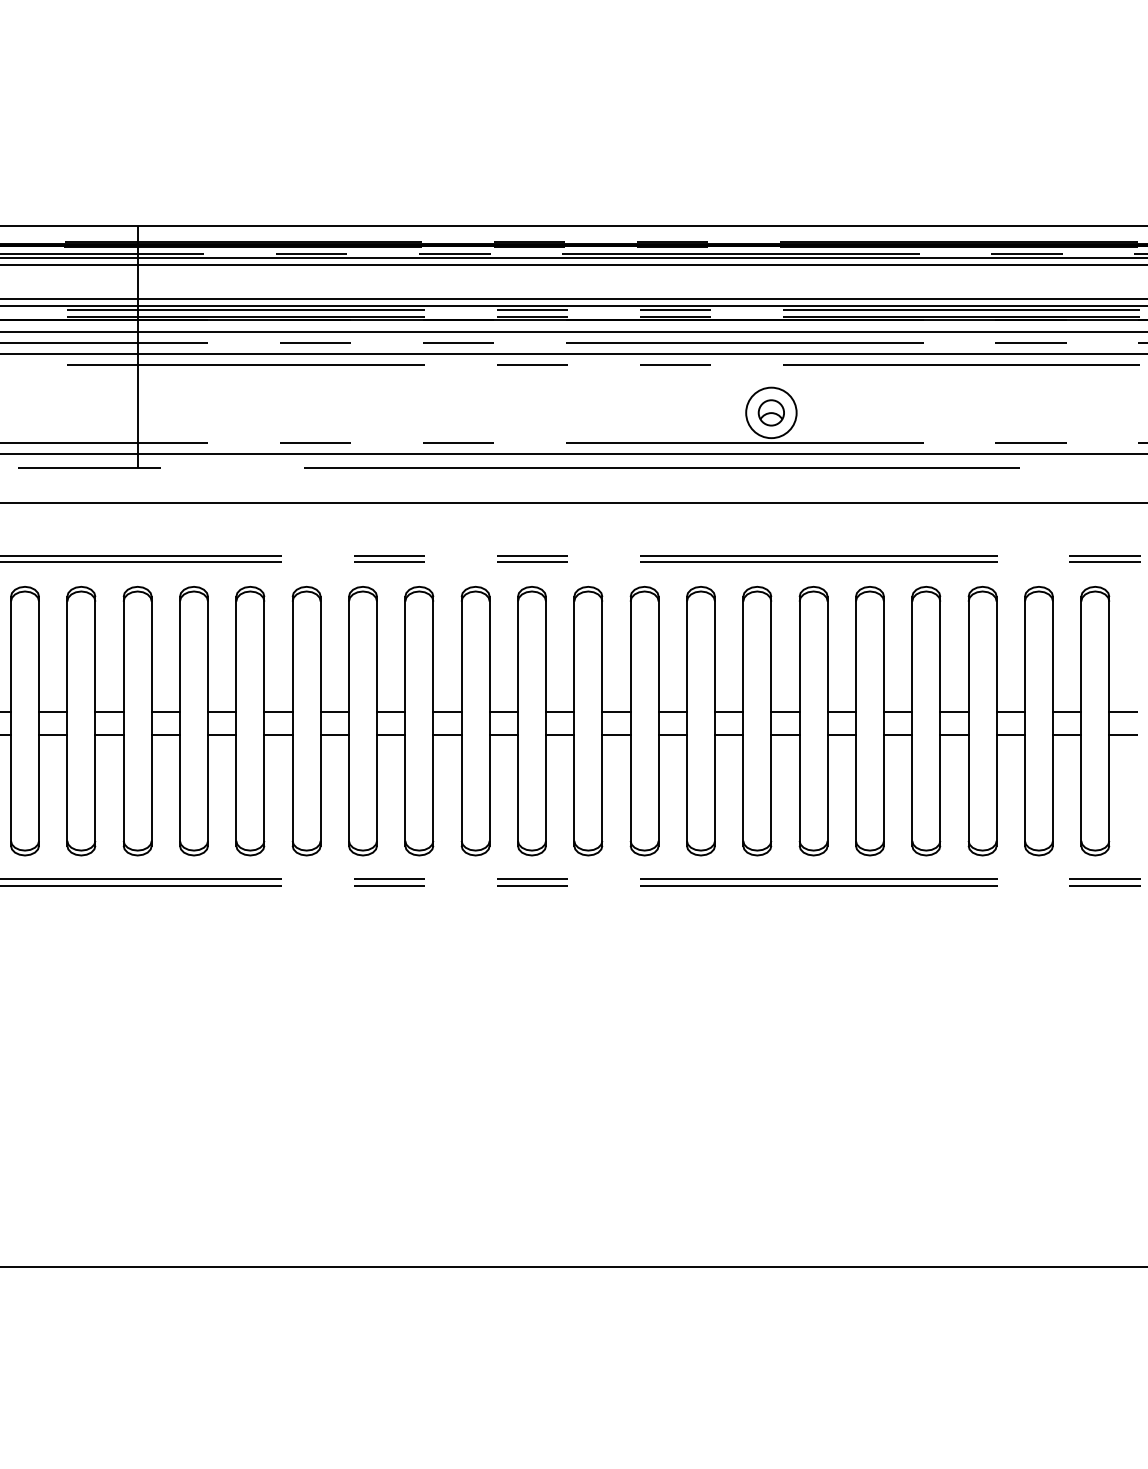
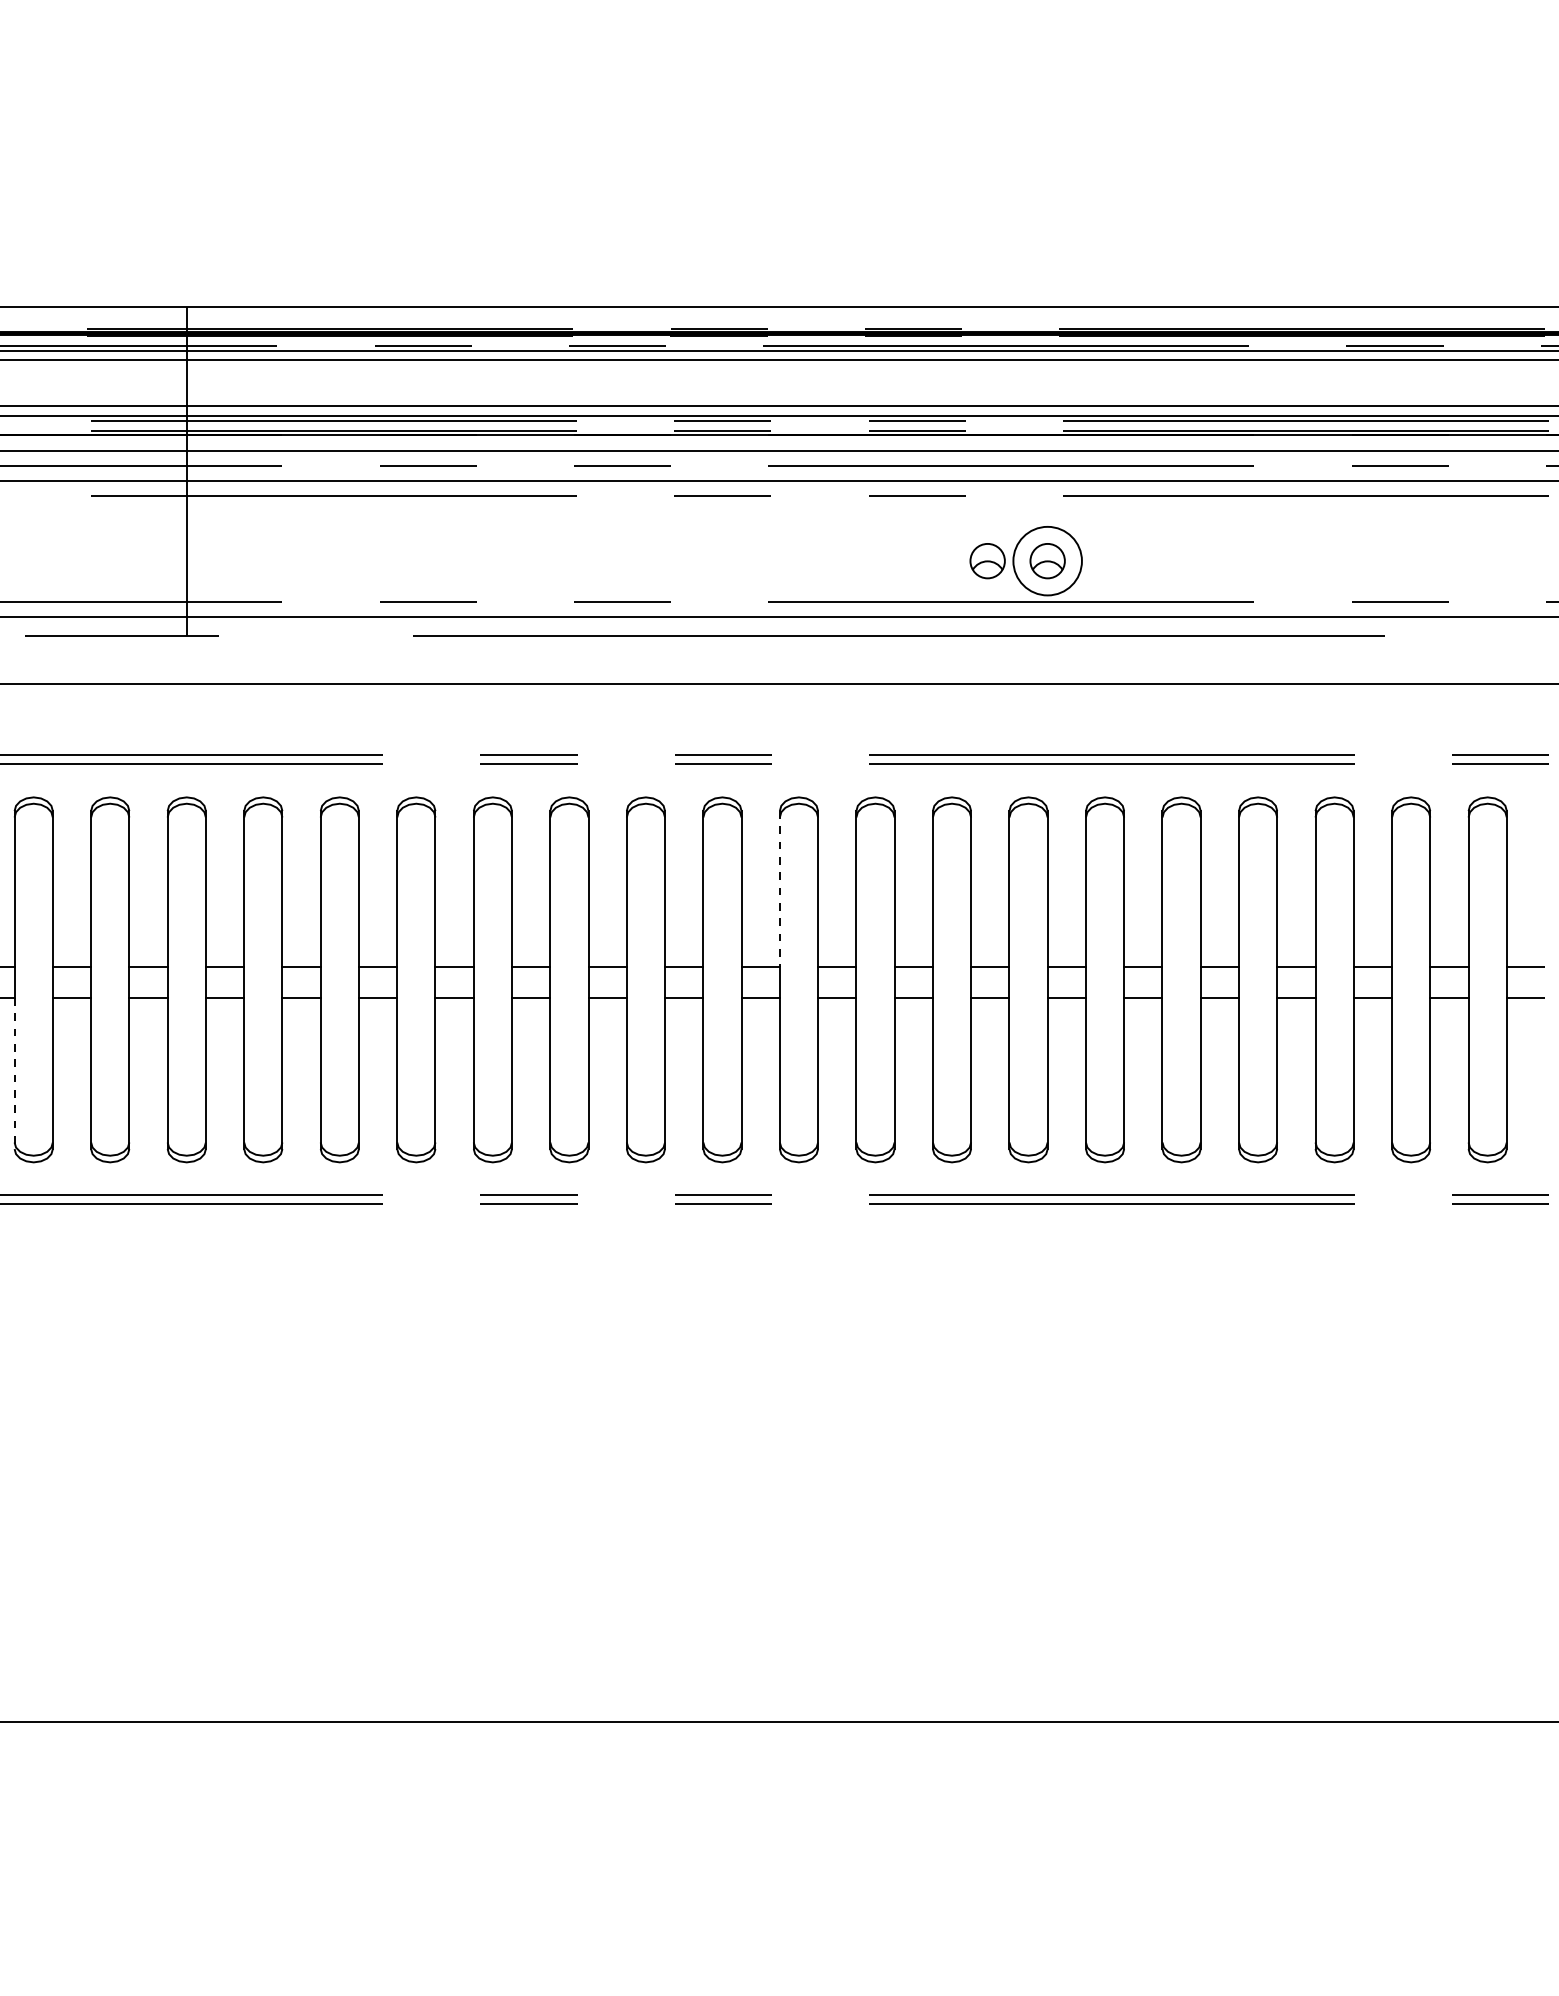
part: (727, 413) -> (987, 561), added
line: (574, 654) -> (779, 889), solid -> dashed
line: (10, 790) -> (14, 1074), solid -> dashed

